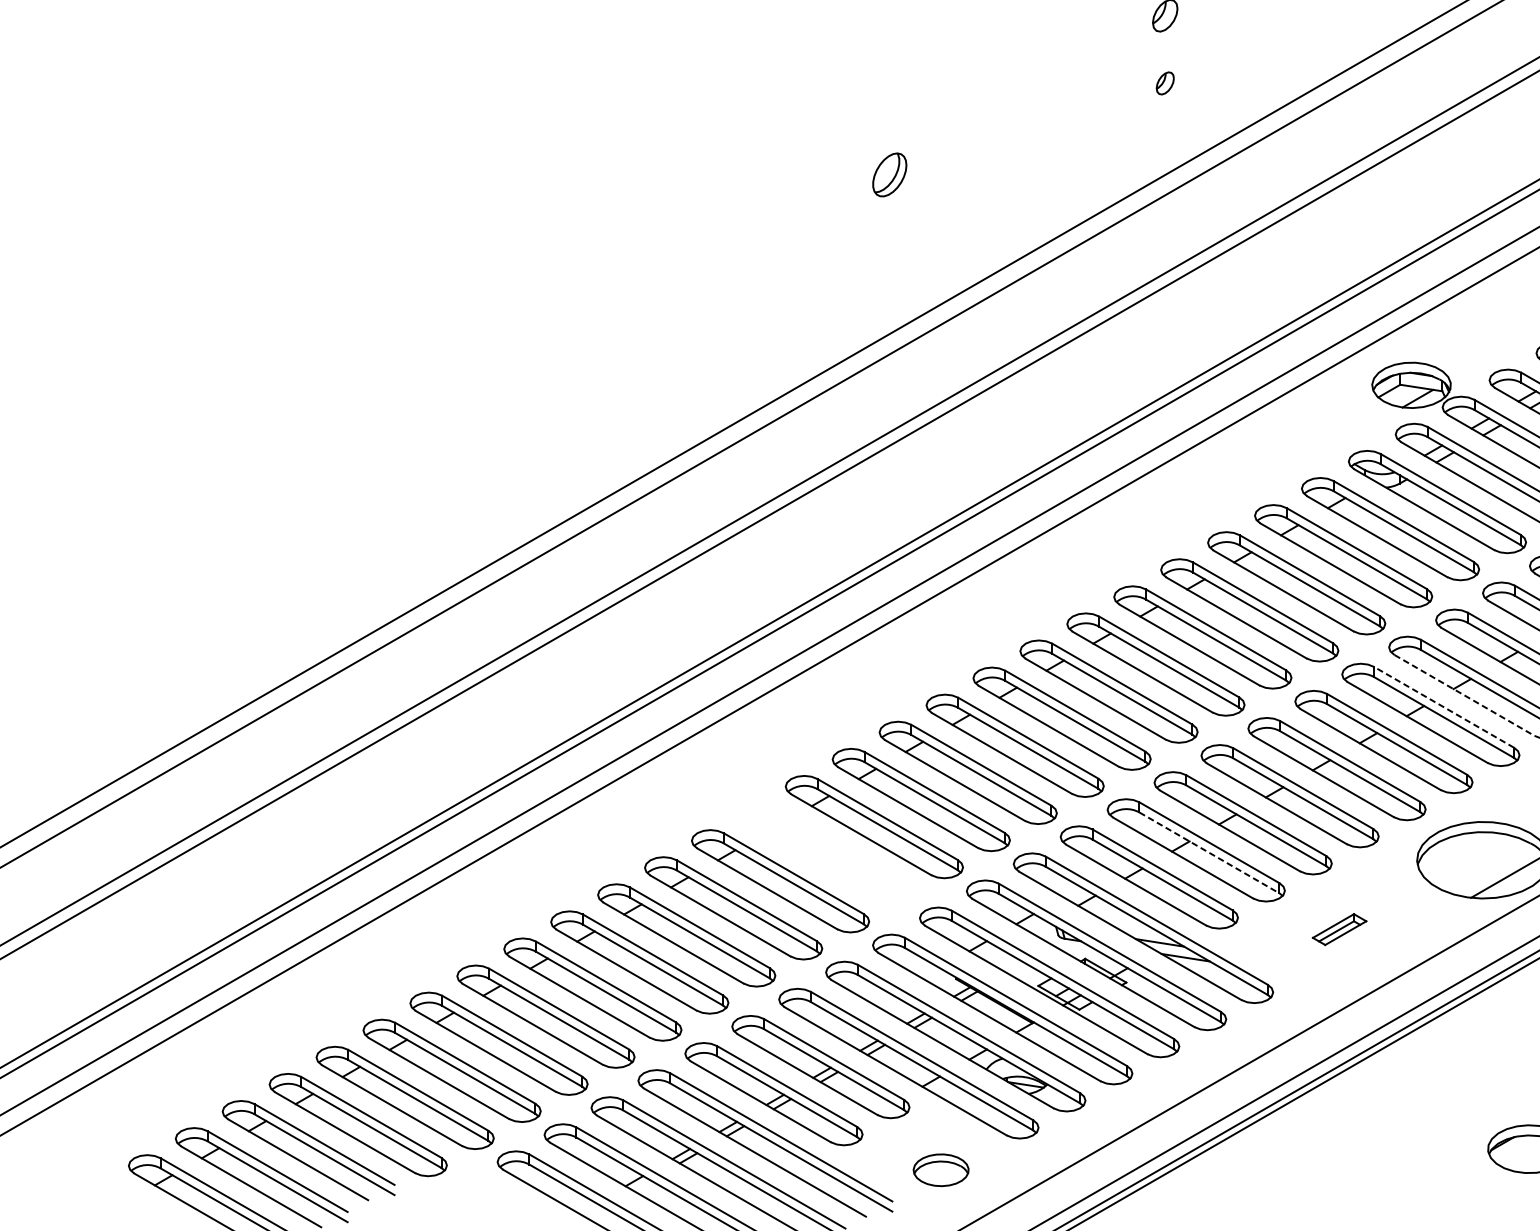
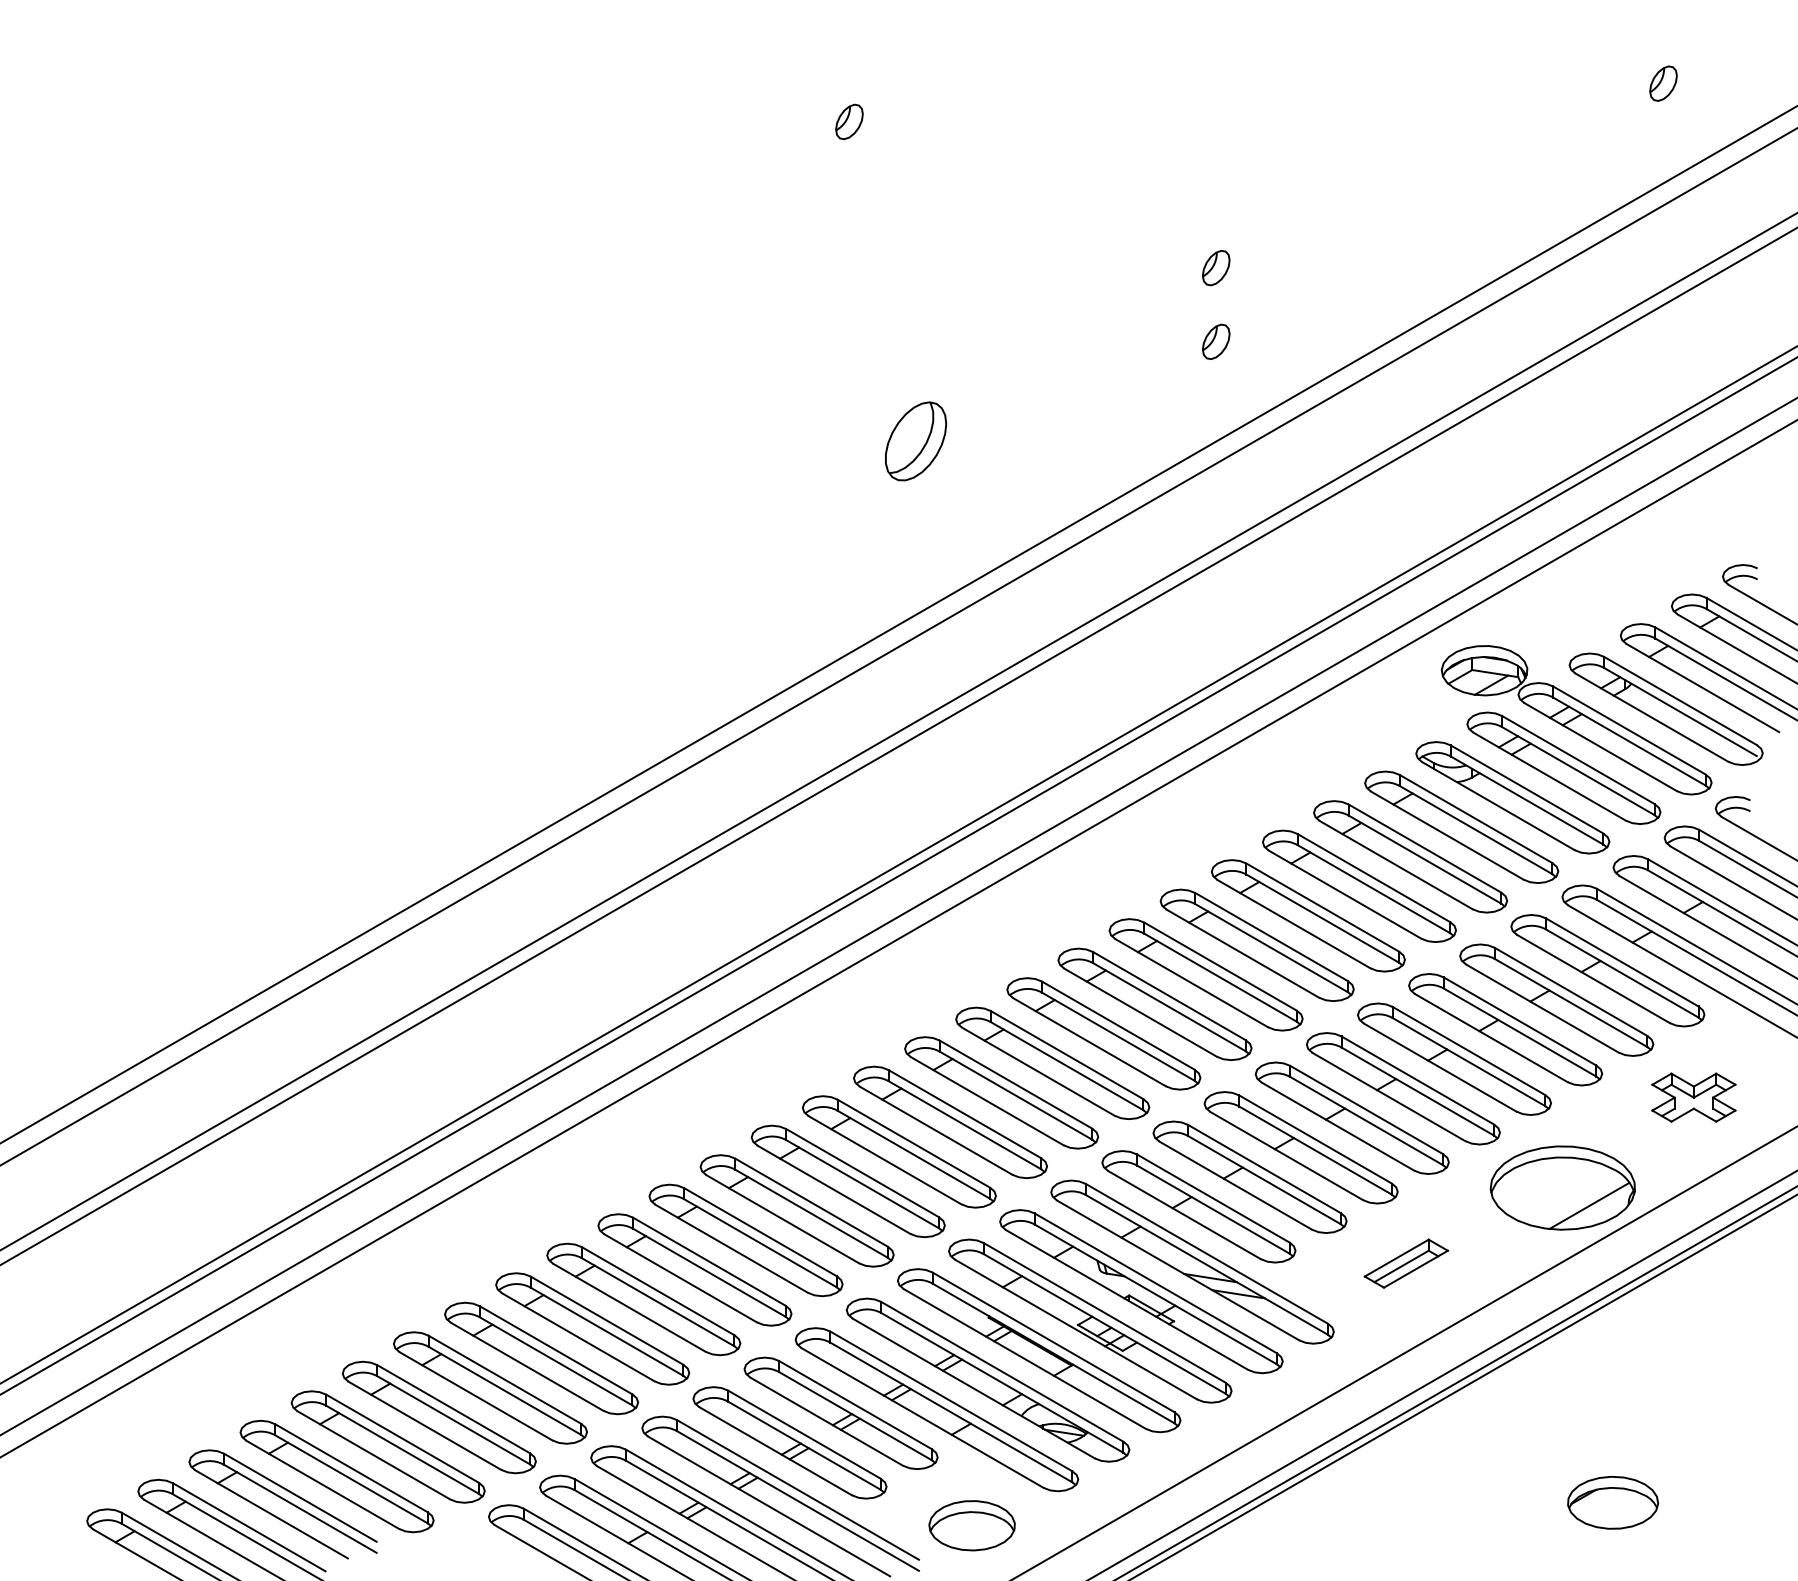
part: (1165, 83) -> (1216, 341), size x1.43
part: (890, 174) -> (916, 441), size x1.67
line: (1464, 695) -> (1542, 1008), dashed -> solid
line: (1443, 707) -> (1519, 1021), dashed -> solid
line: (1209, 853) -> (1264, 1180), dashed -> solid
part: (826, 854) -> (847, 1181), added
part: (1338, 929) -> (1405, 1263), size x1.43
part: (940, 1169) -> (971, 1525), size x1.43

